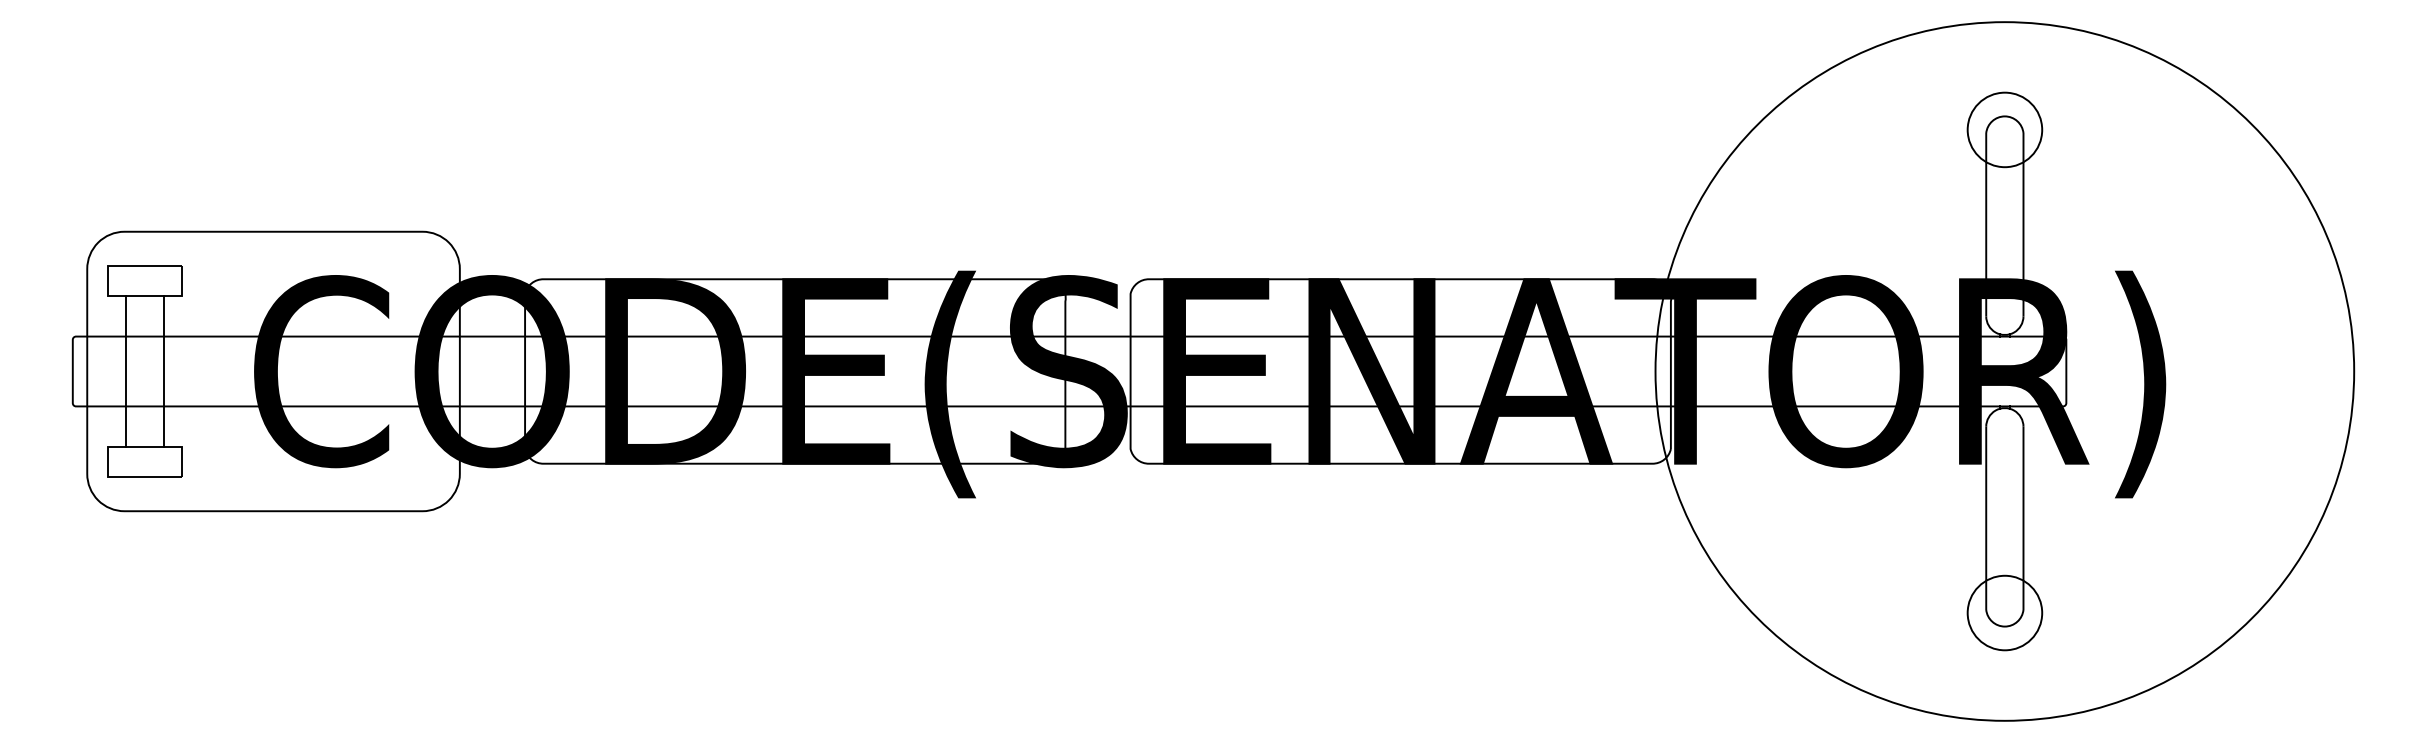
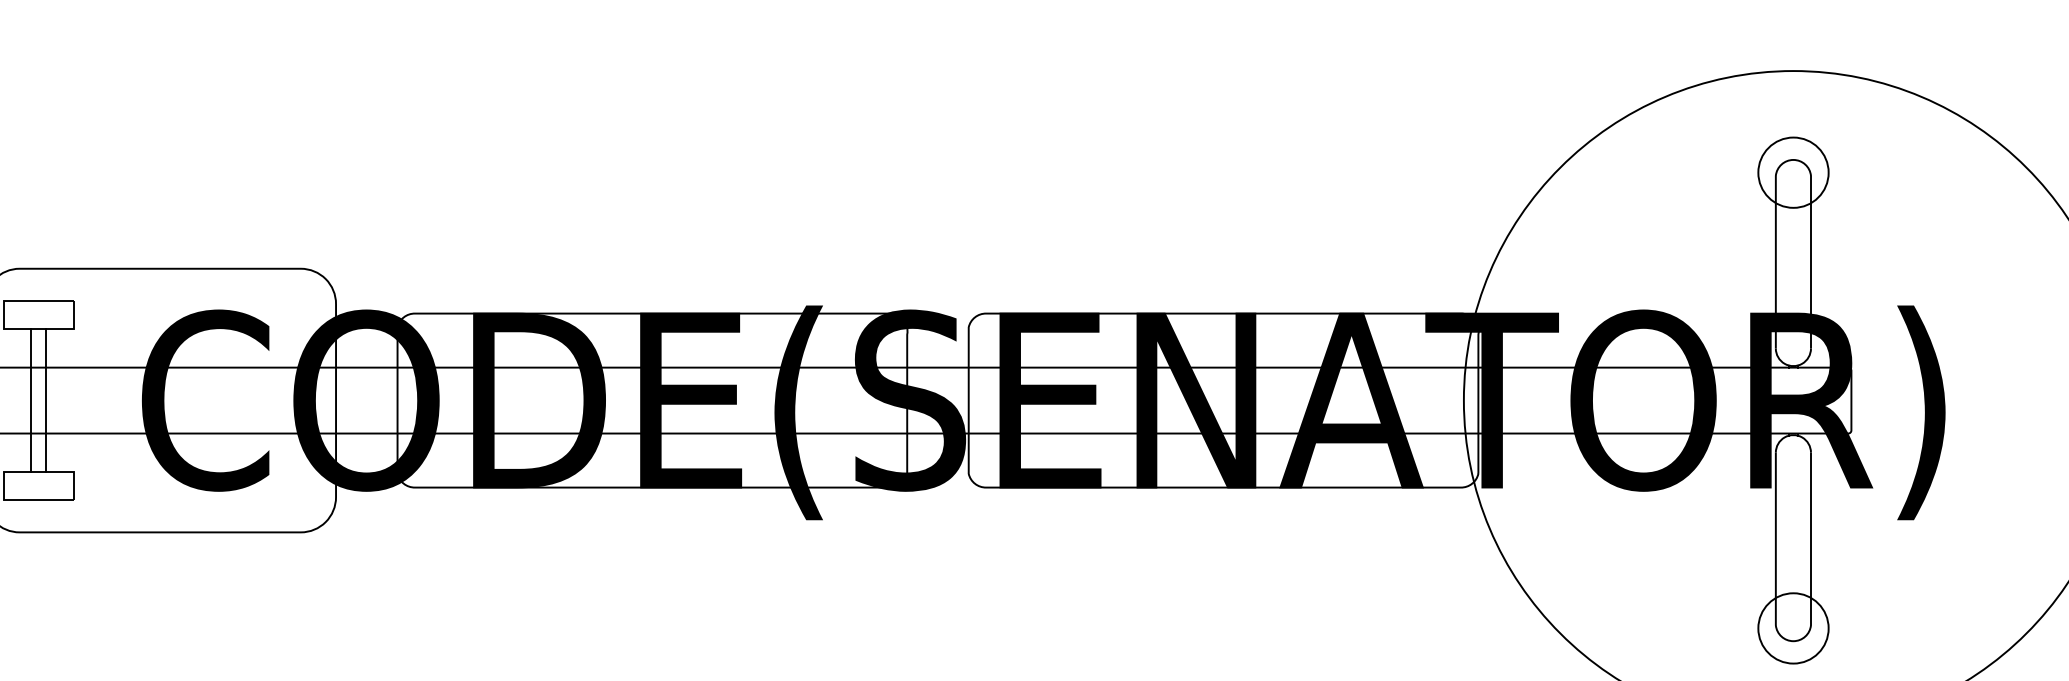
line: (126, 371) -> (46, 400), moved
line: (163, 371) -> (30, 400), moved

